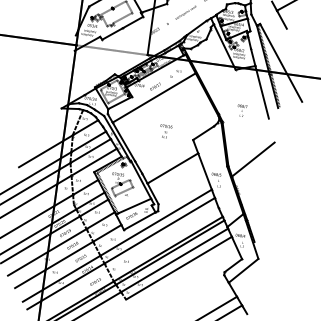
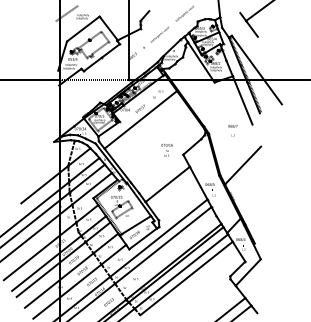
text: (241, 110) -> (232, 130), moved
text: (165, 131) -> (166, 150), moved

